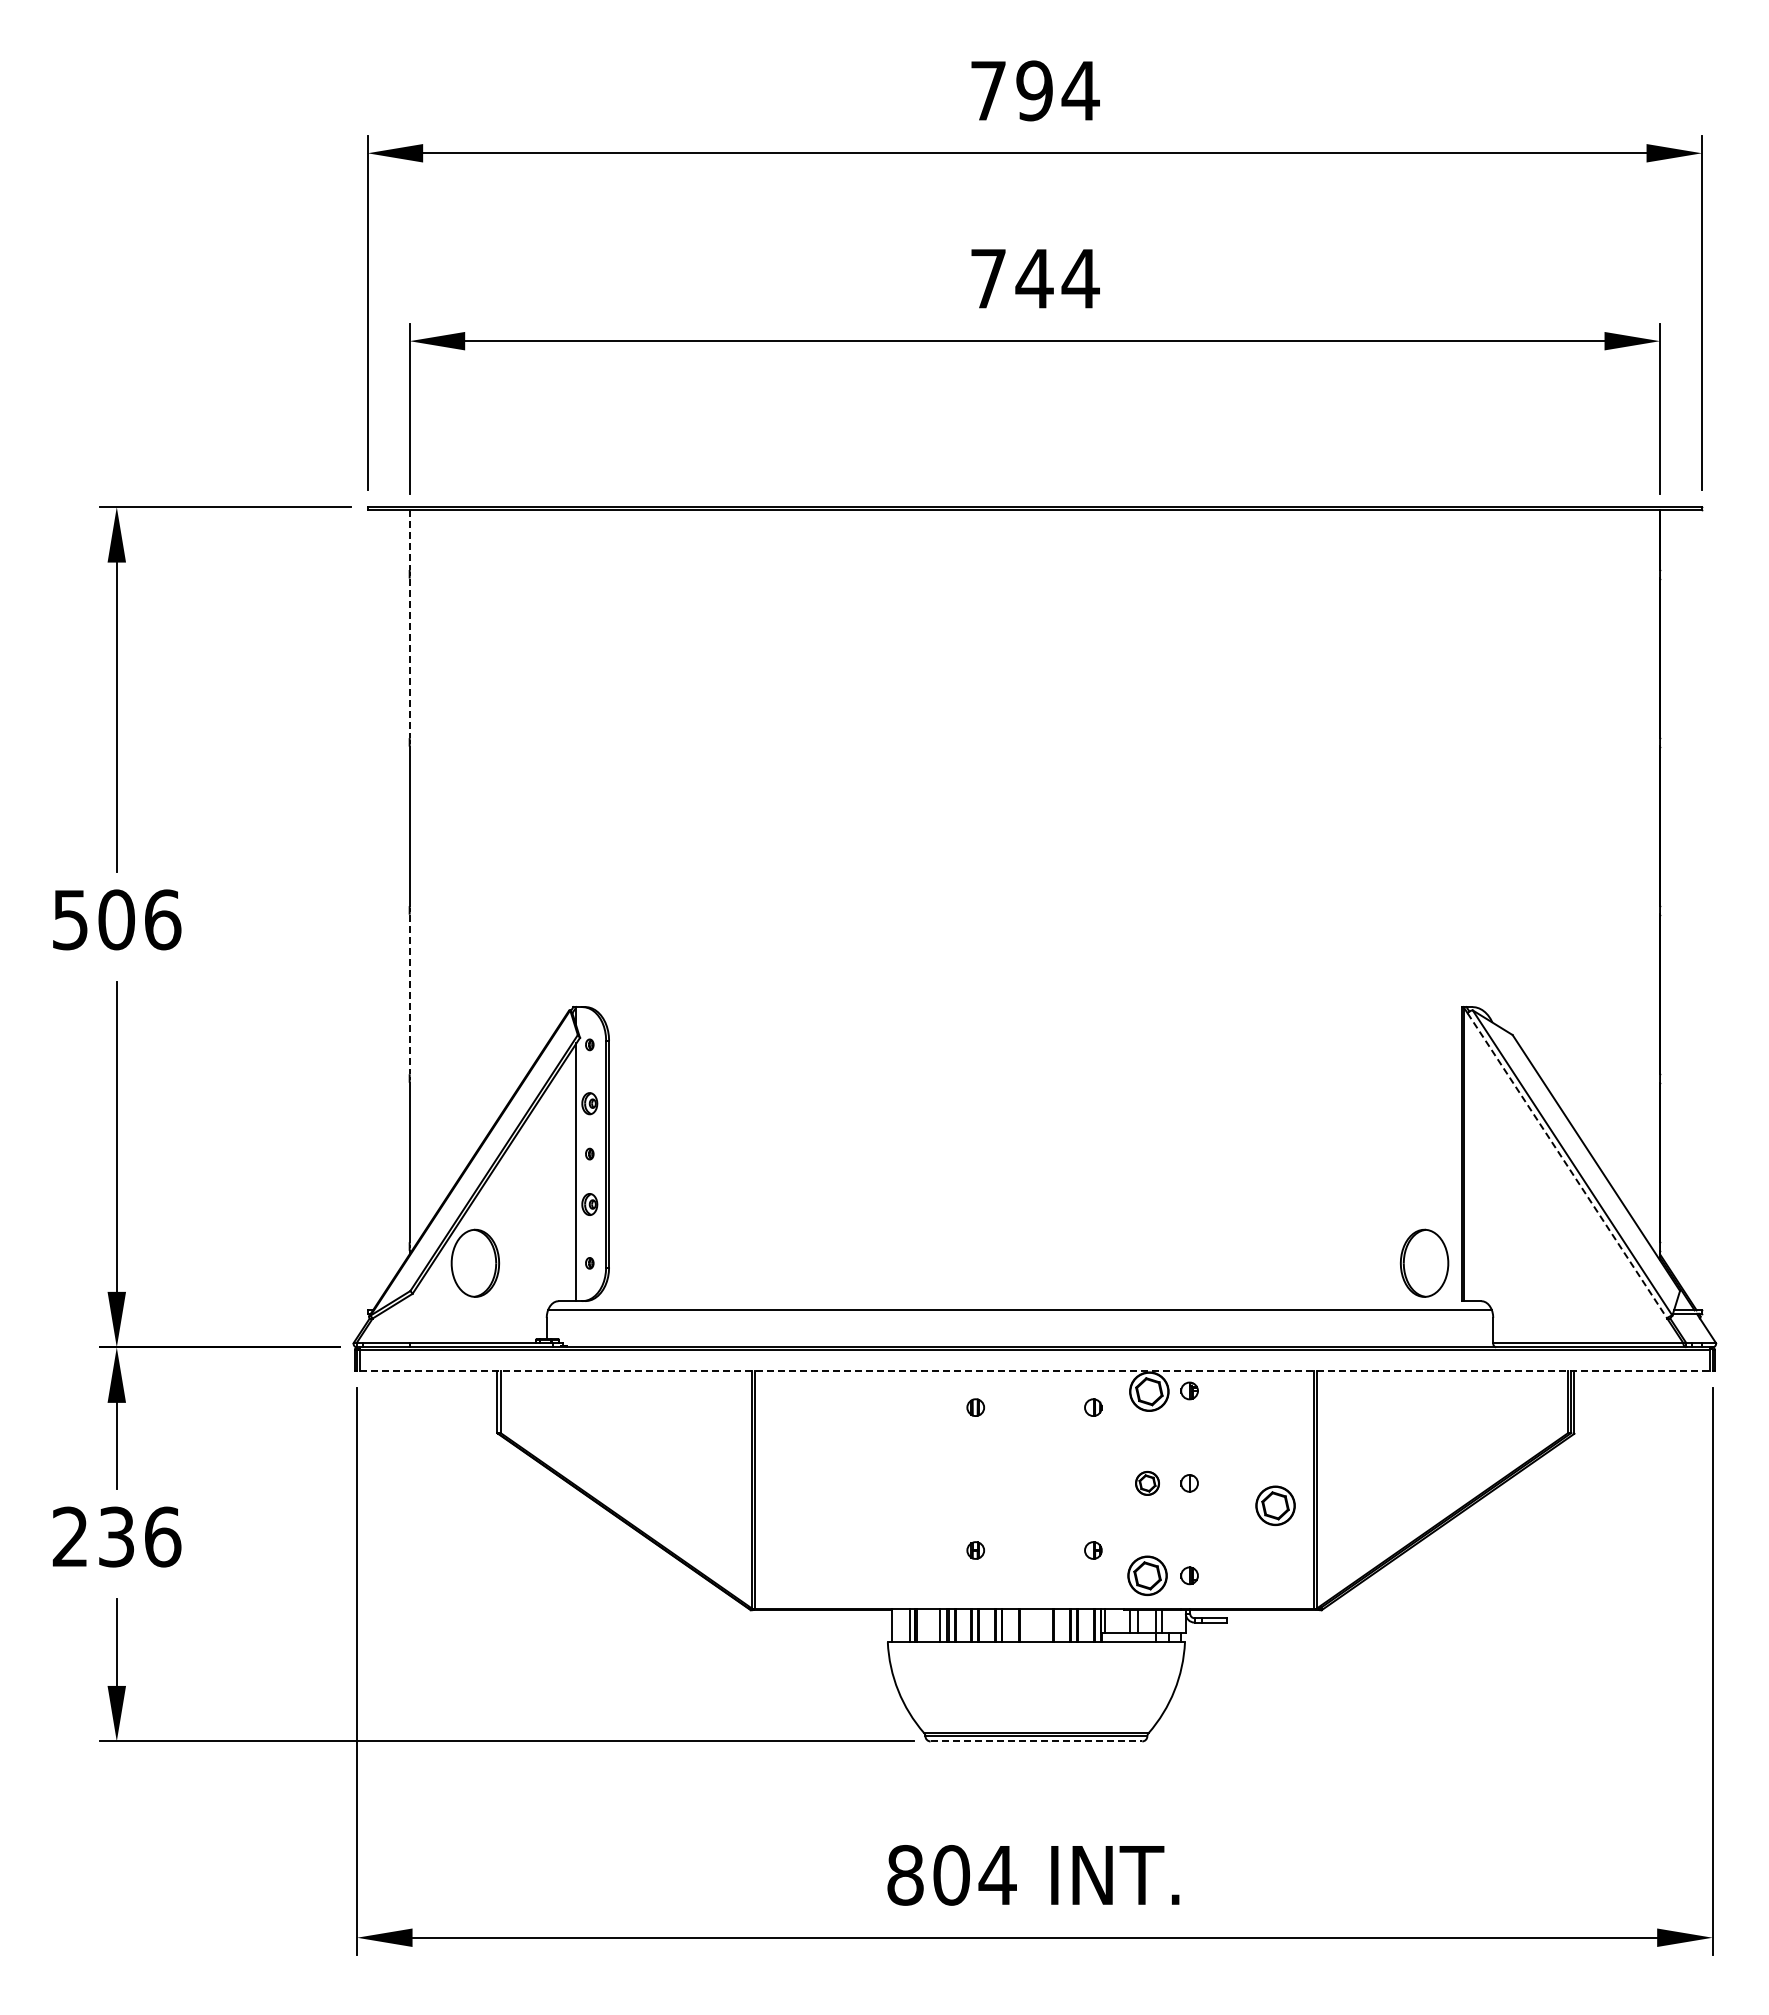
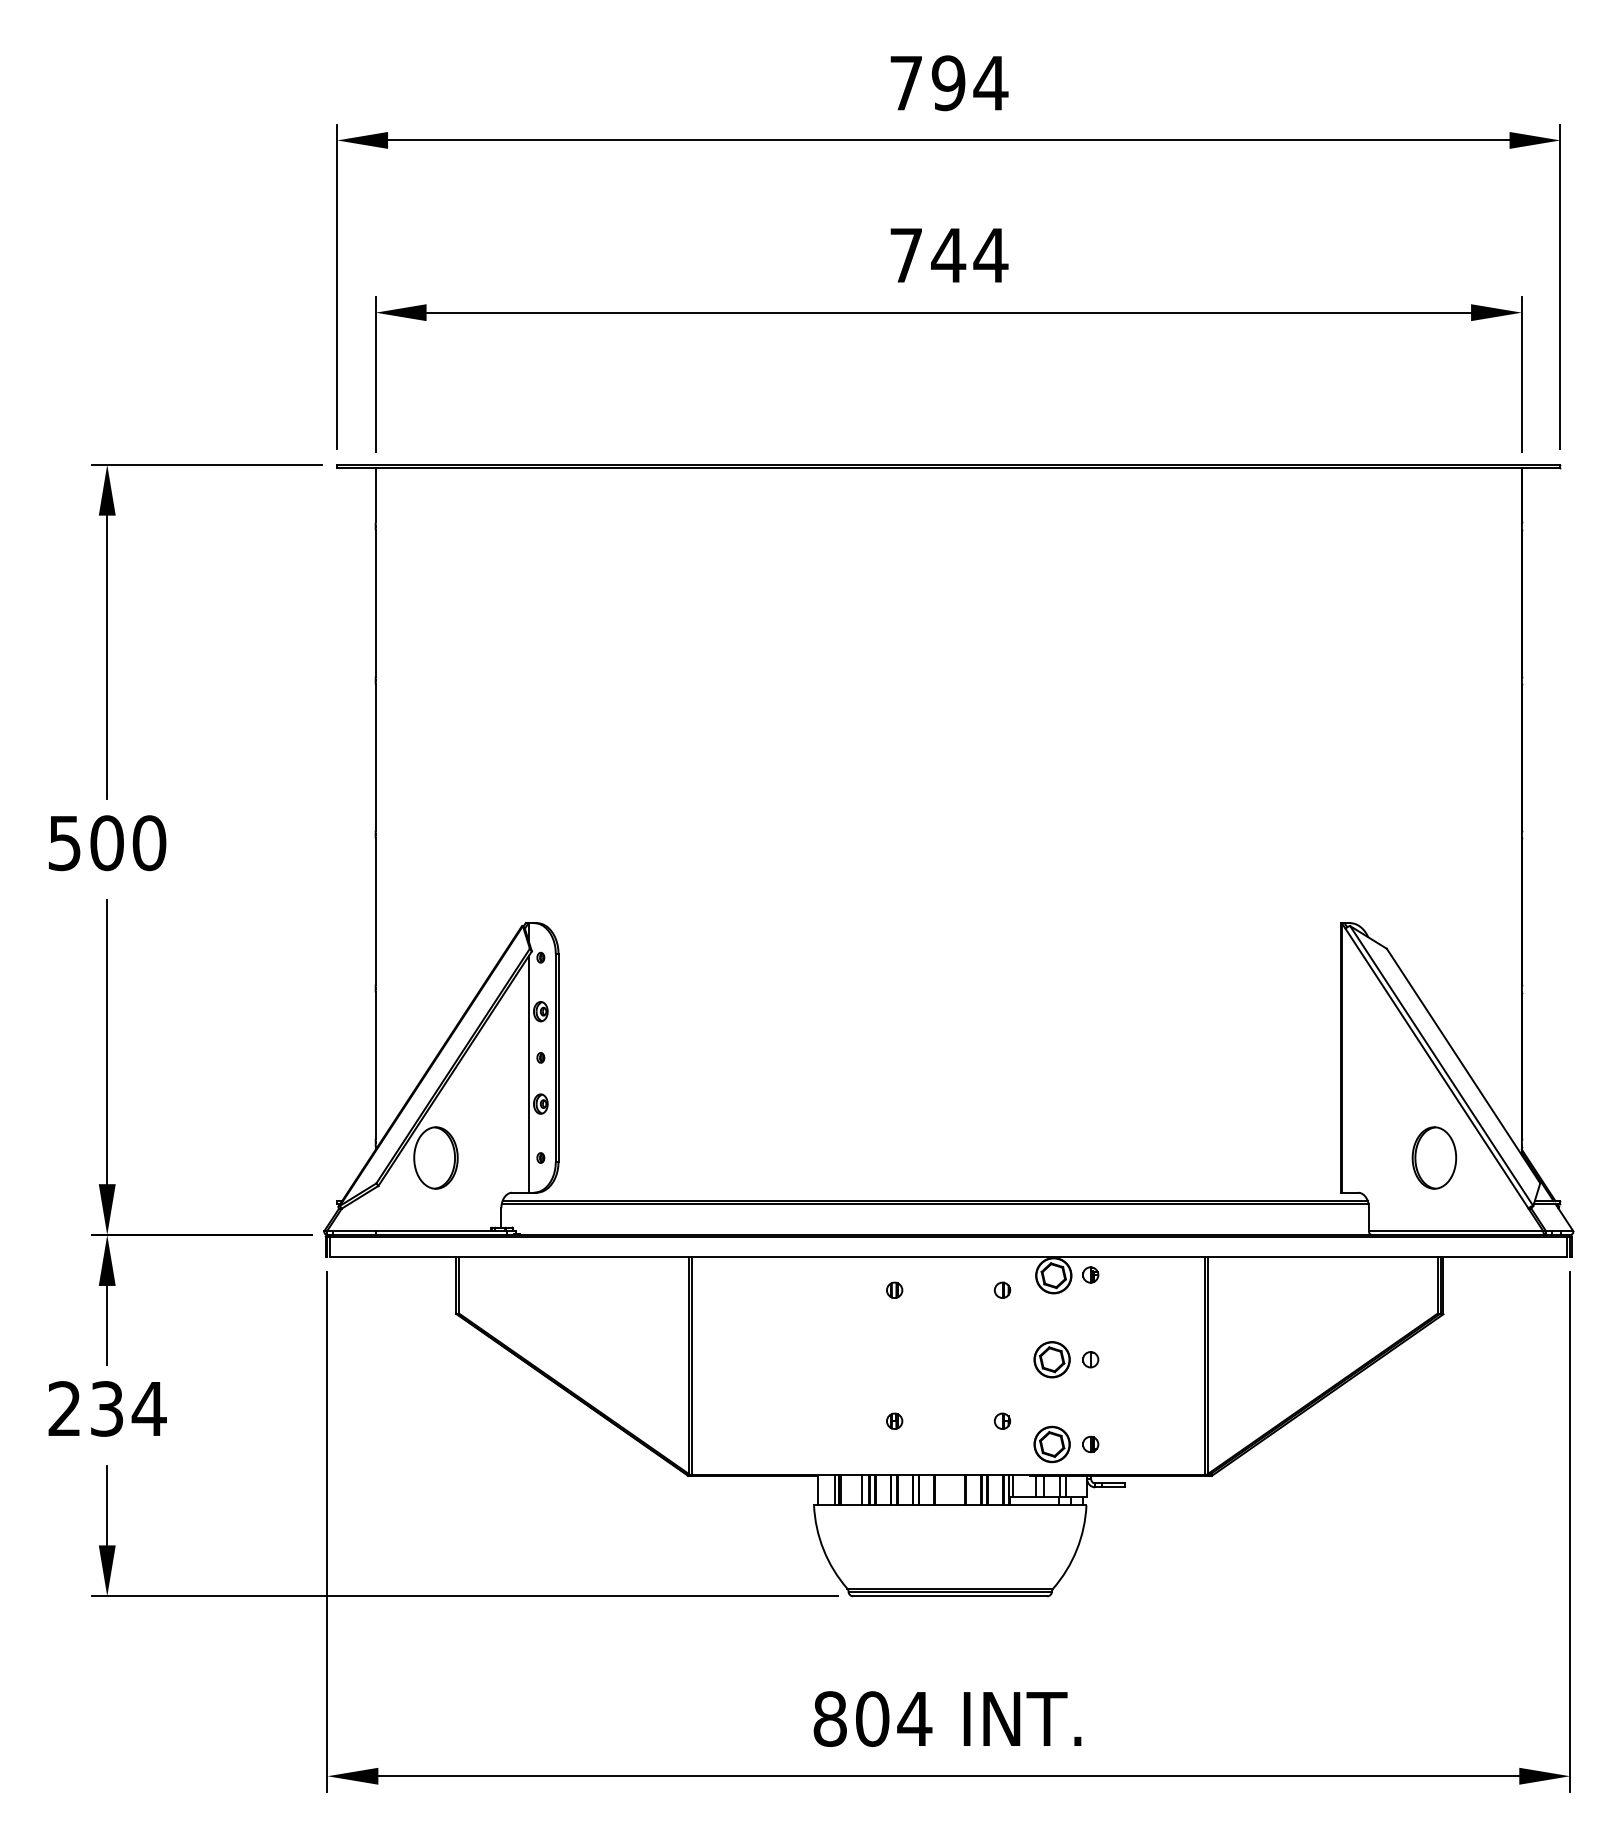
line: (409, 540) -> (375, 495), dashed -> solid
line: (409, 658) -> (375, 603), dashed -> solid
text: (162, 919) -> (149, 842), 506 -> 500
line: (409, 994) -> (375, 911), dashed -> solid
line: (1567, 1166) -> (1437, 1069), dashed -> solid
part: (1424, 1262) -> (1434, 1157), moved
line: (1019, 1313) -> (934, 1204), added
line: (1034, 1370) -> (948, 1256), dashed -> solid
part: (1147, 1483) -> (1052, 1359), size x1.67
part: (1275, 1505) -> (1169, 1380), removed
text: (162, 1536) -> (149, 1408), 236 -> 234
line: (1036, 1741) -> (950, 1596), dashed -> solid

